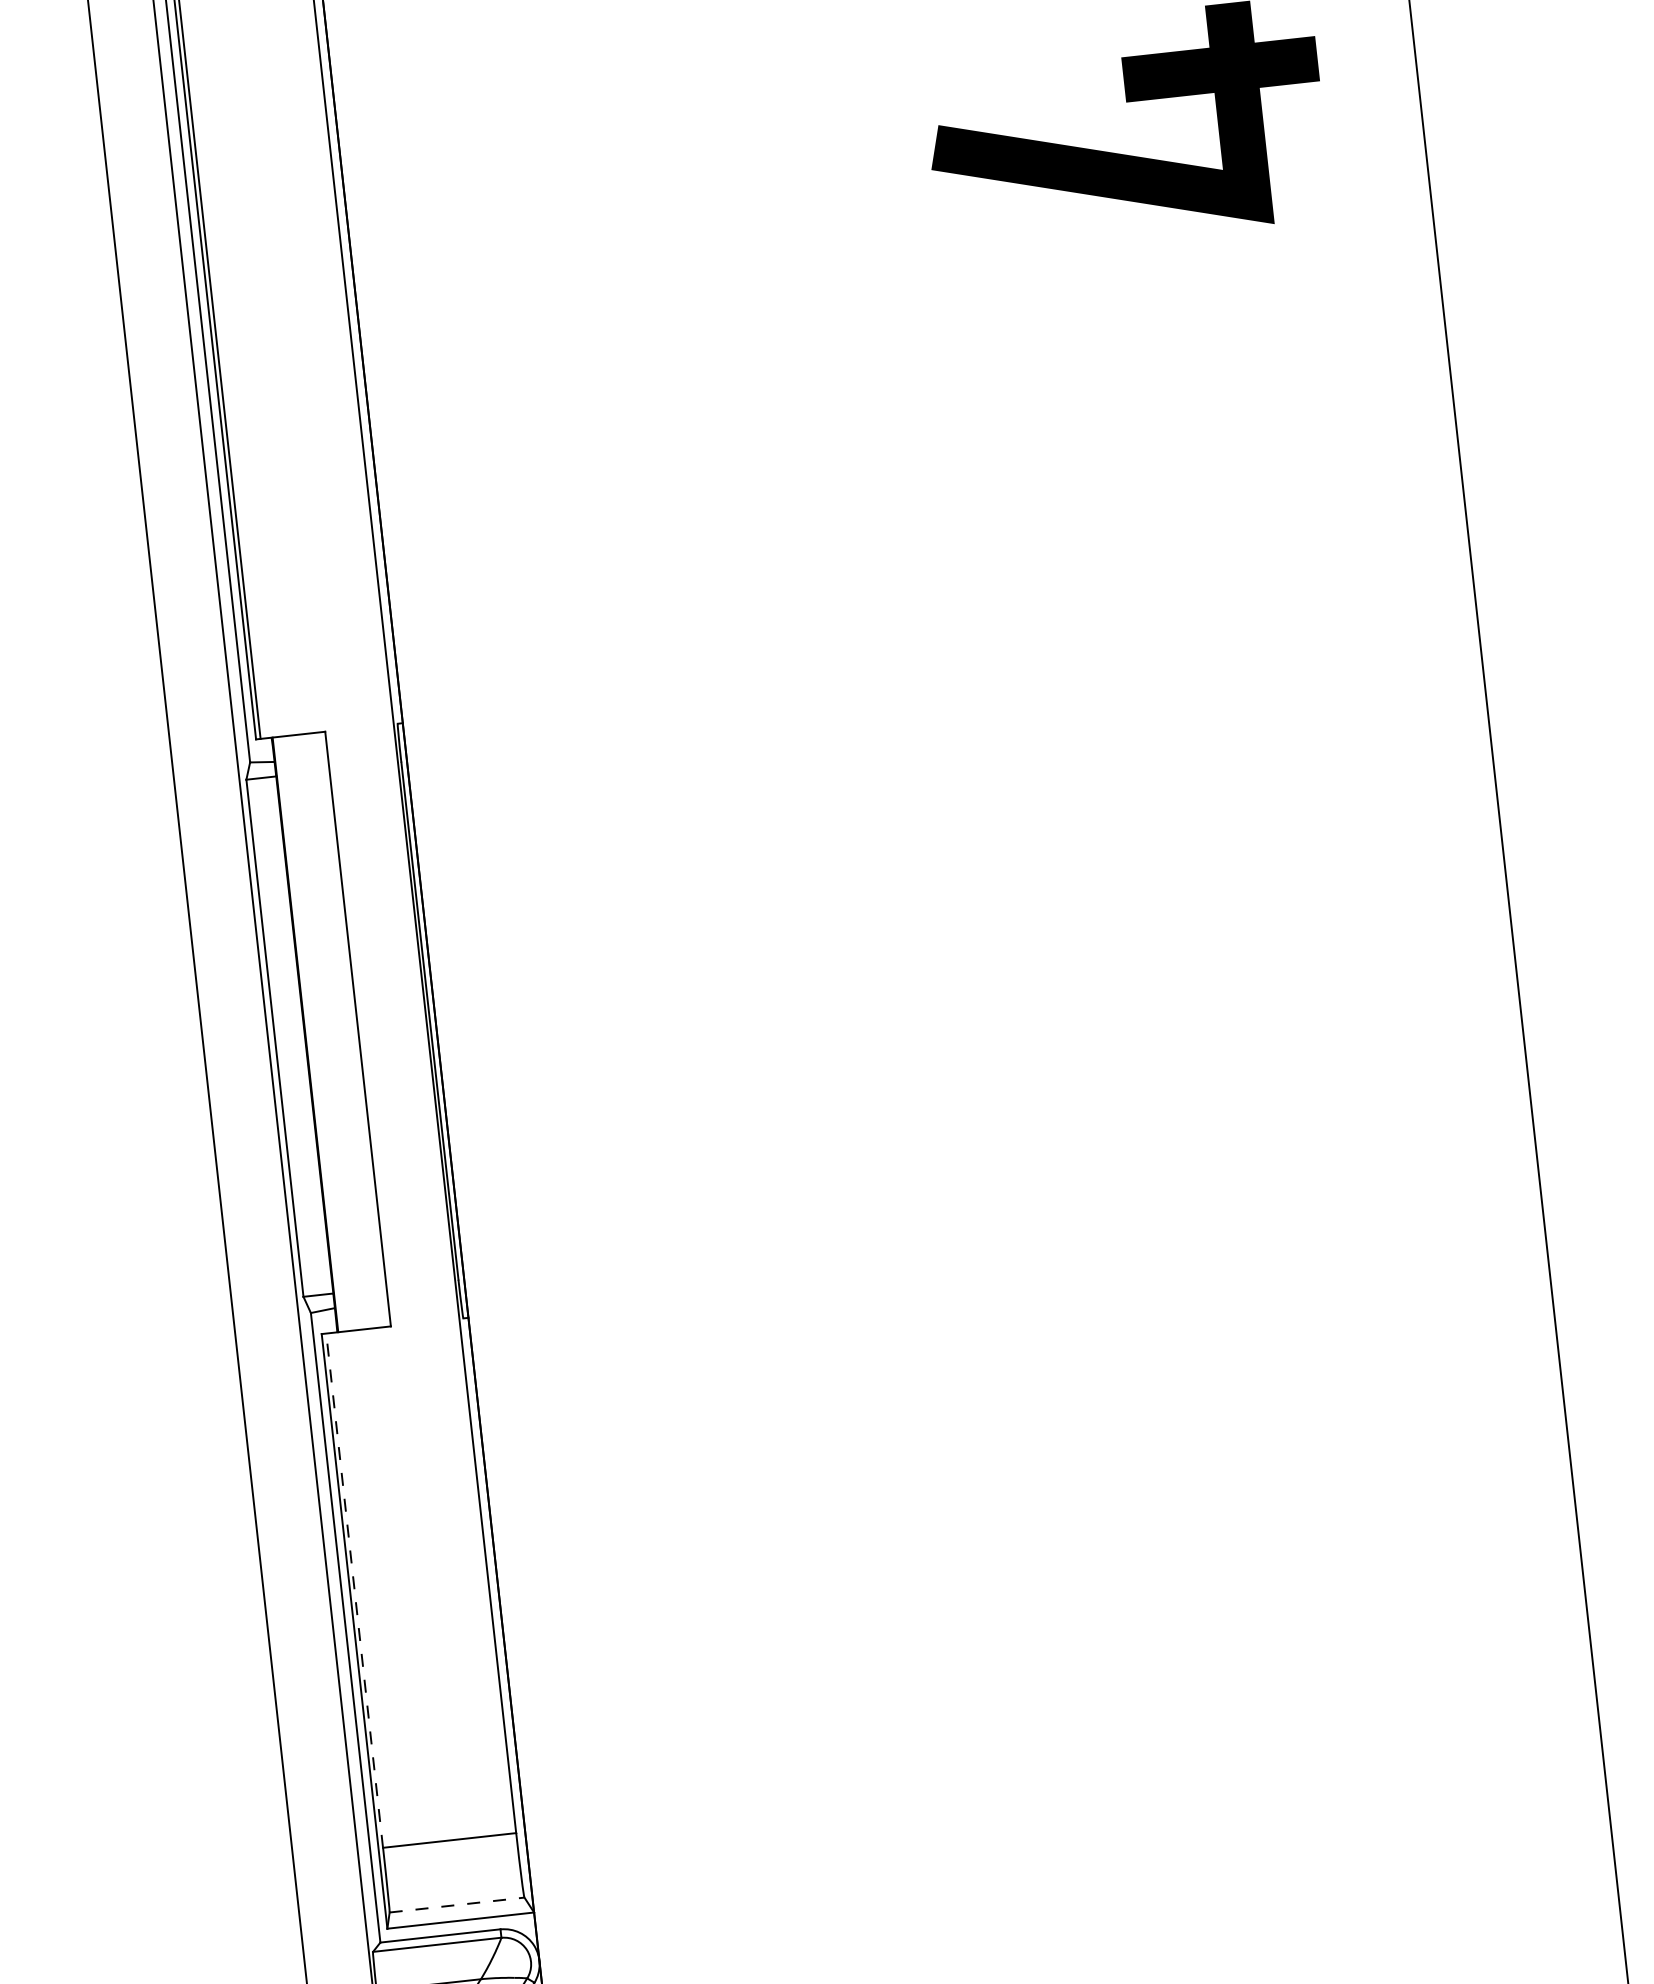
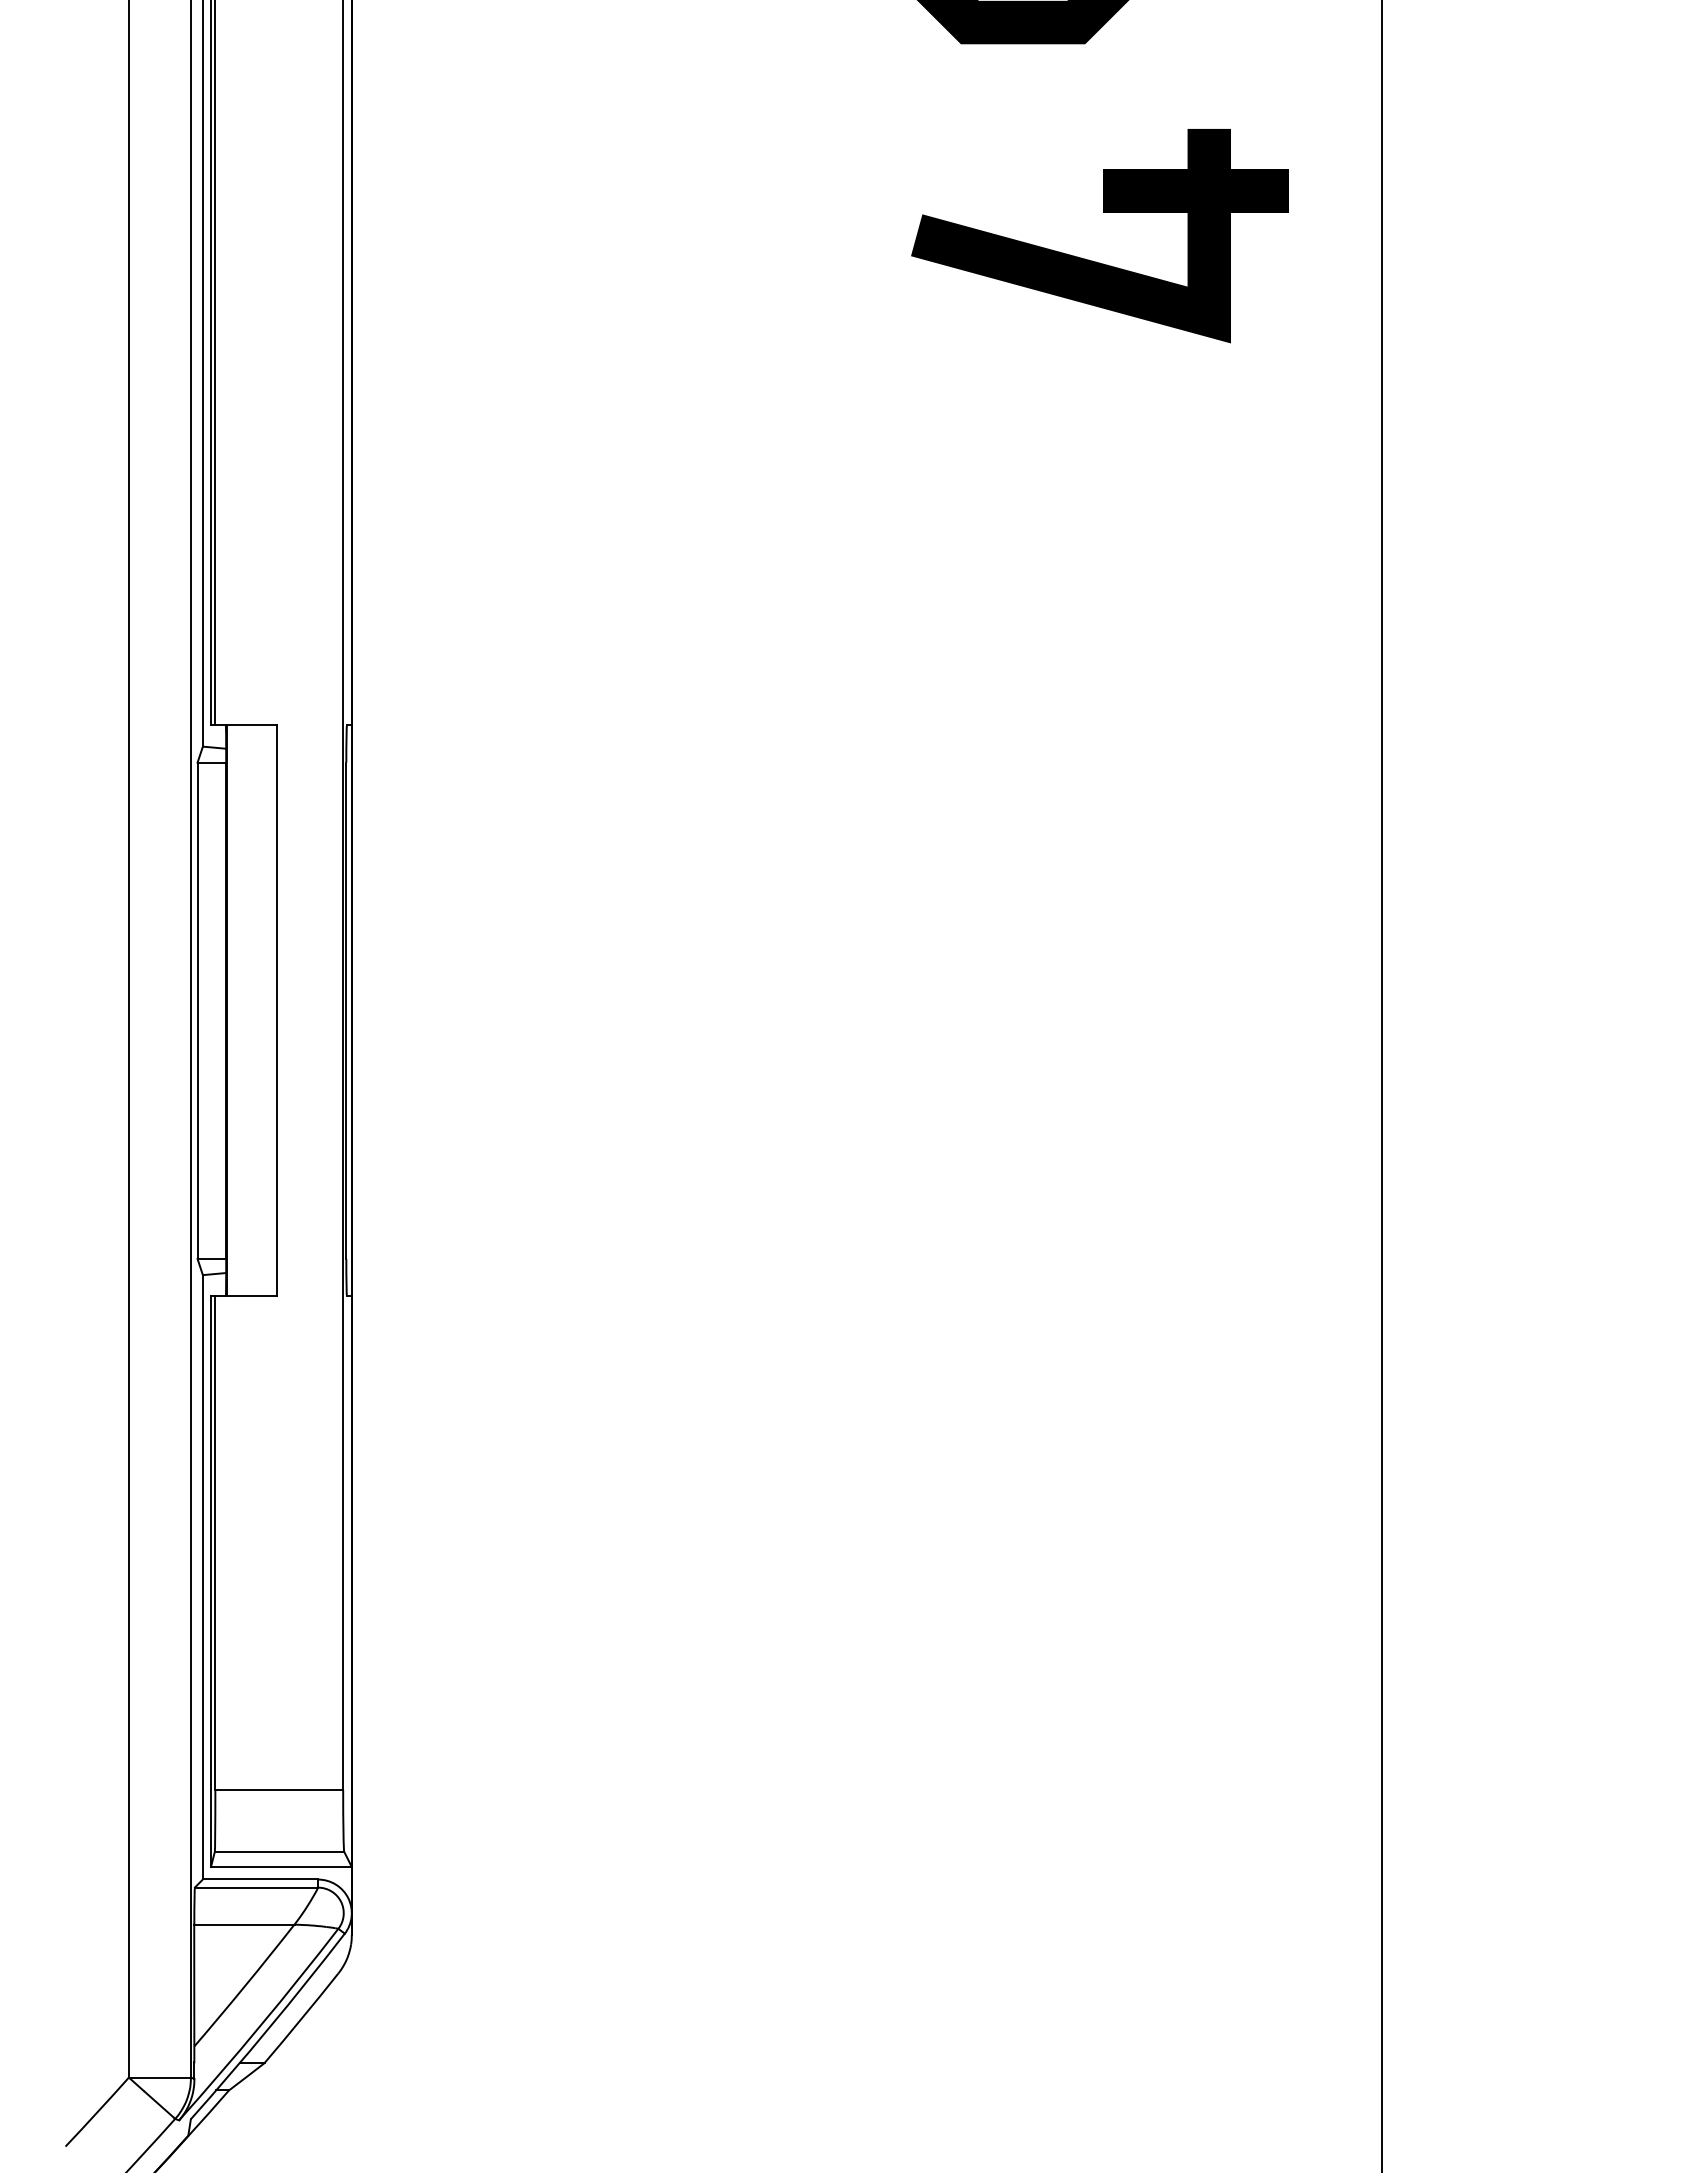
line: (354, 1591) -> (215, 1543), dashed -> solid
line: (456, 1904) -> (279, 1851), dashed -> solid

